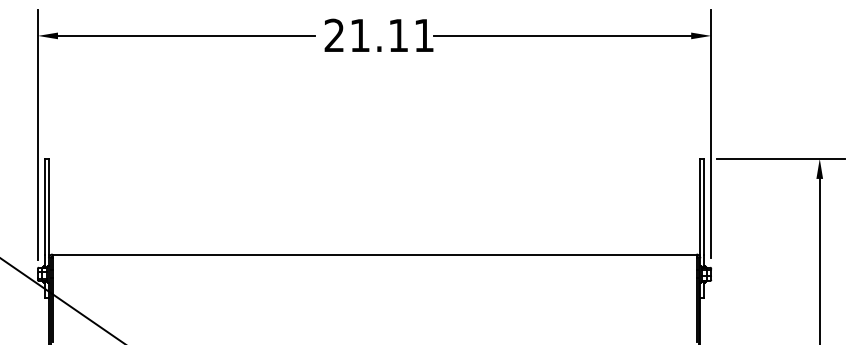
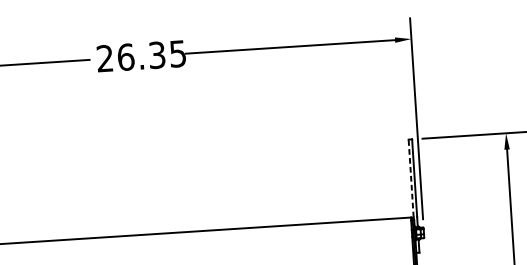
text: (391, 35) -> (151, 55), 21.11 -> 26.35
line: (699, 206) -> (410, 178), solid -> dashed

